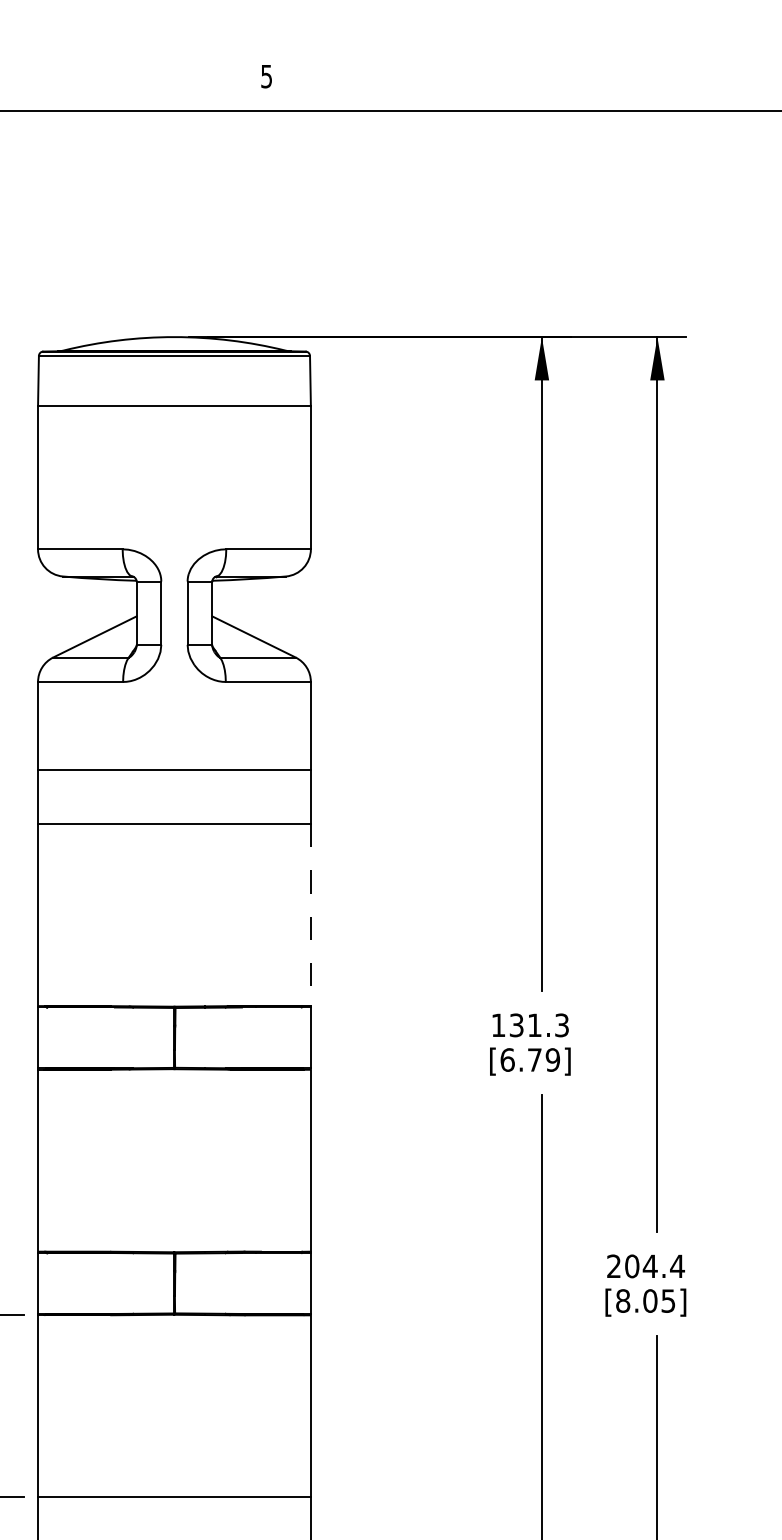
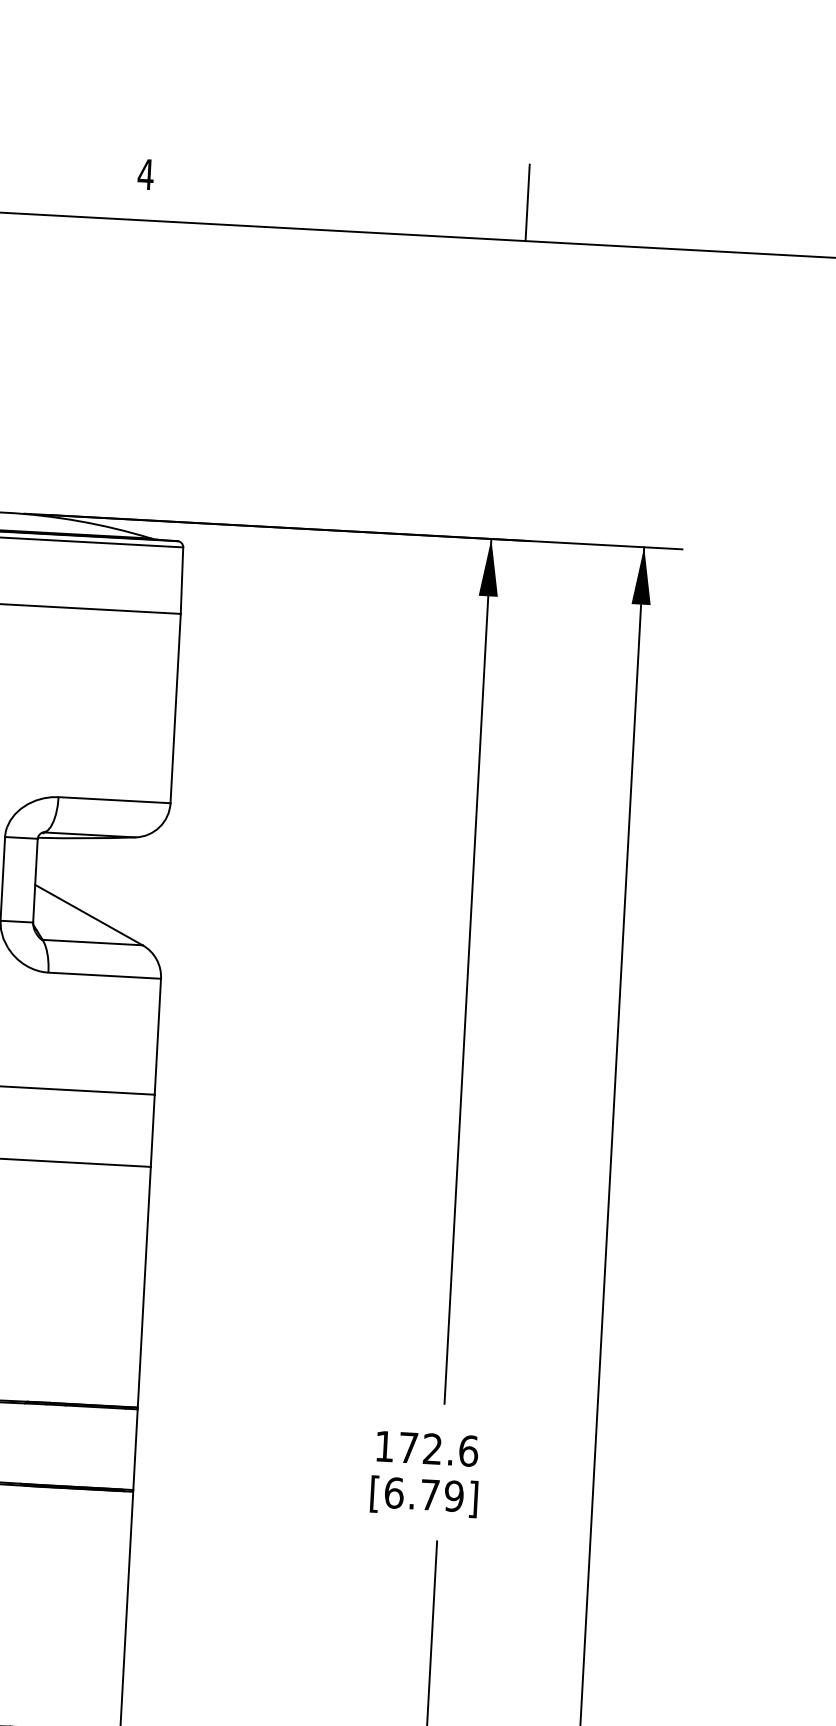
text: (266, 76) -> (145, 174), 5 -> 4
line: (555, 82) -> (527, 203), added
line: (310, 915) -> (143, 1287), dashed -> solid
text: (539, 1025) -> (438, 1449), 131.3 -> 172.6

